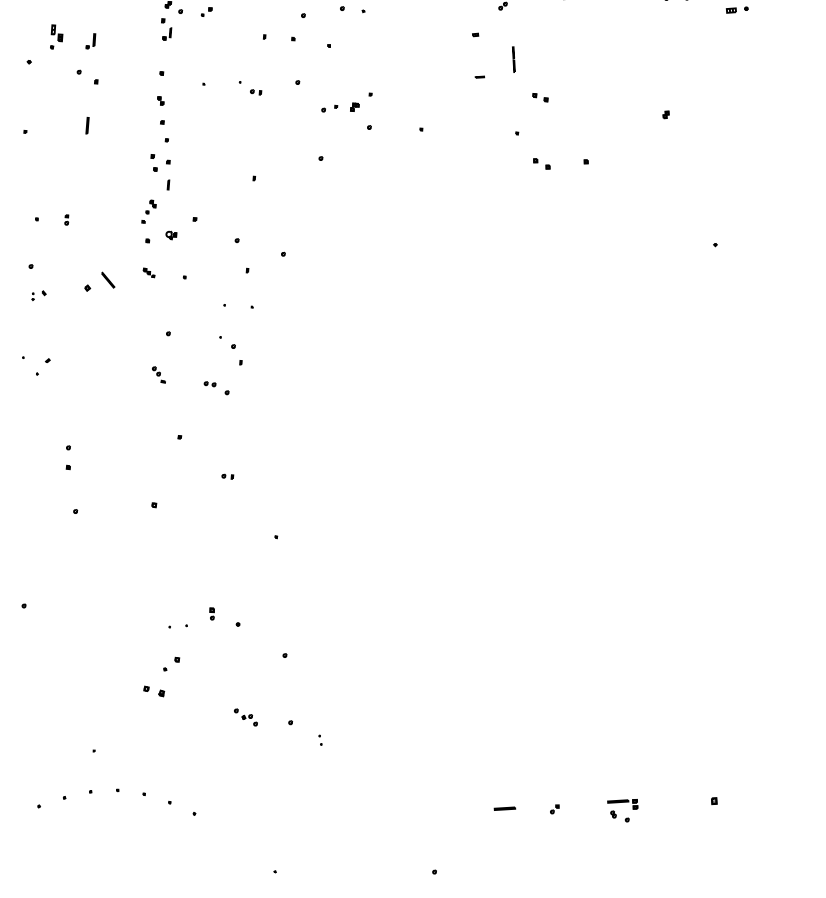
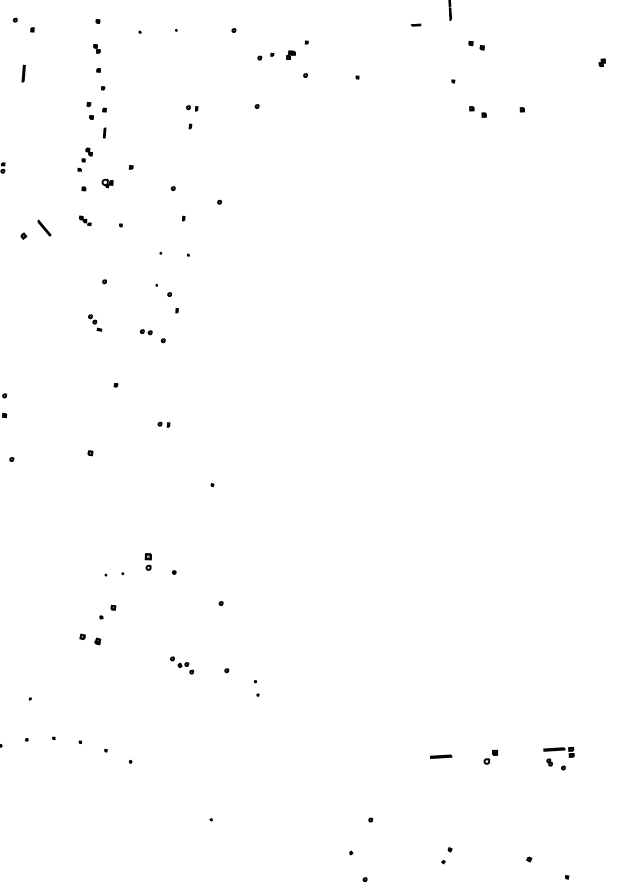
part: (256, 92) -> (192, 108), moved
part: (211, 613) -> (147, 561), size x1.4
part: (320, 739) -> (256, 687), size x1.6
part: (554, 809) -> (490, 757), size x1.6

